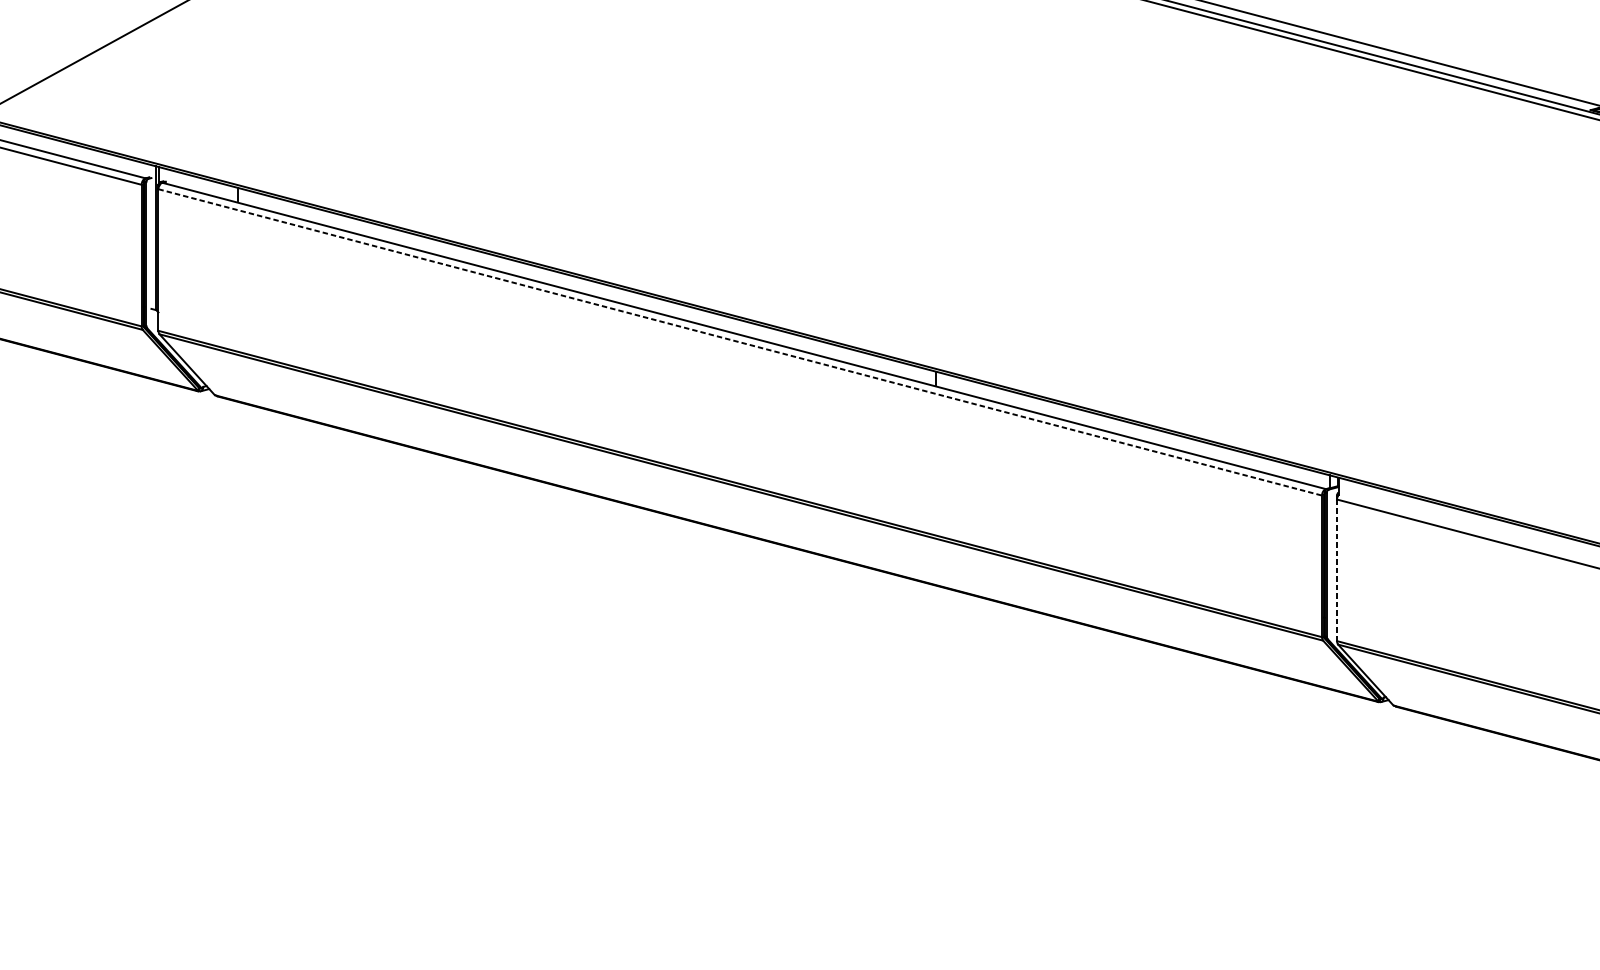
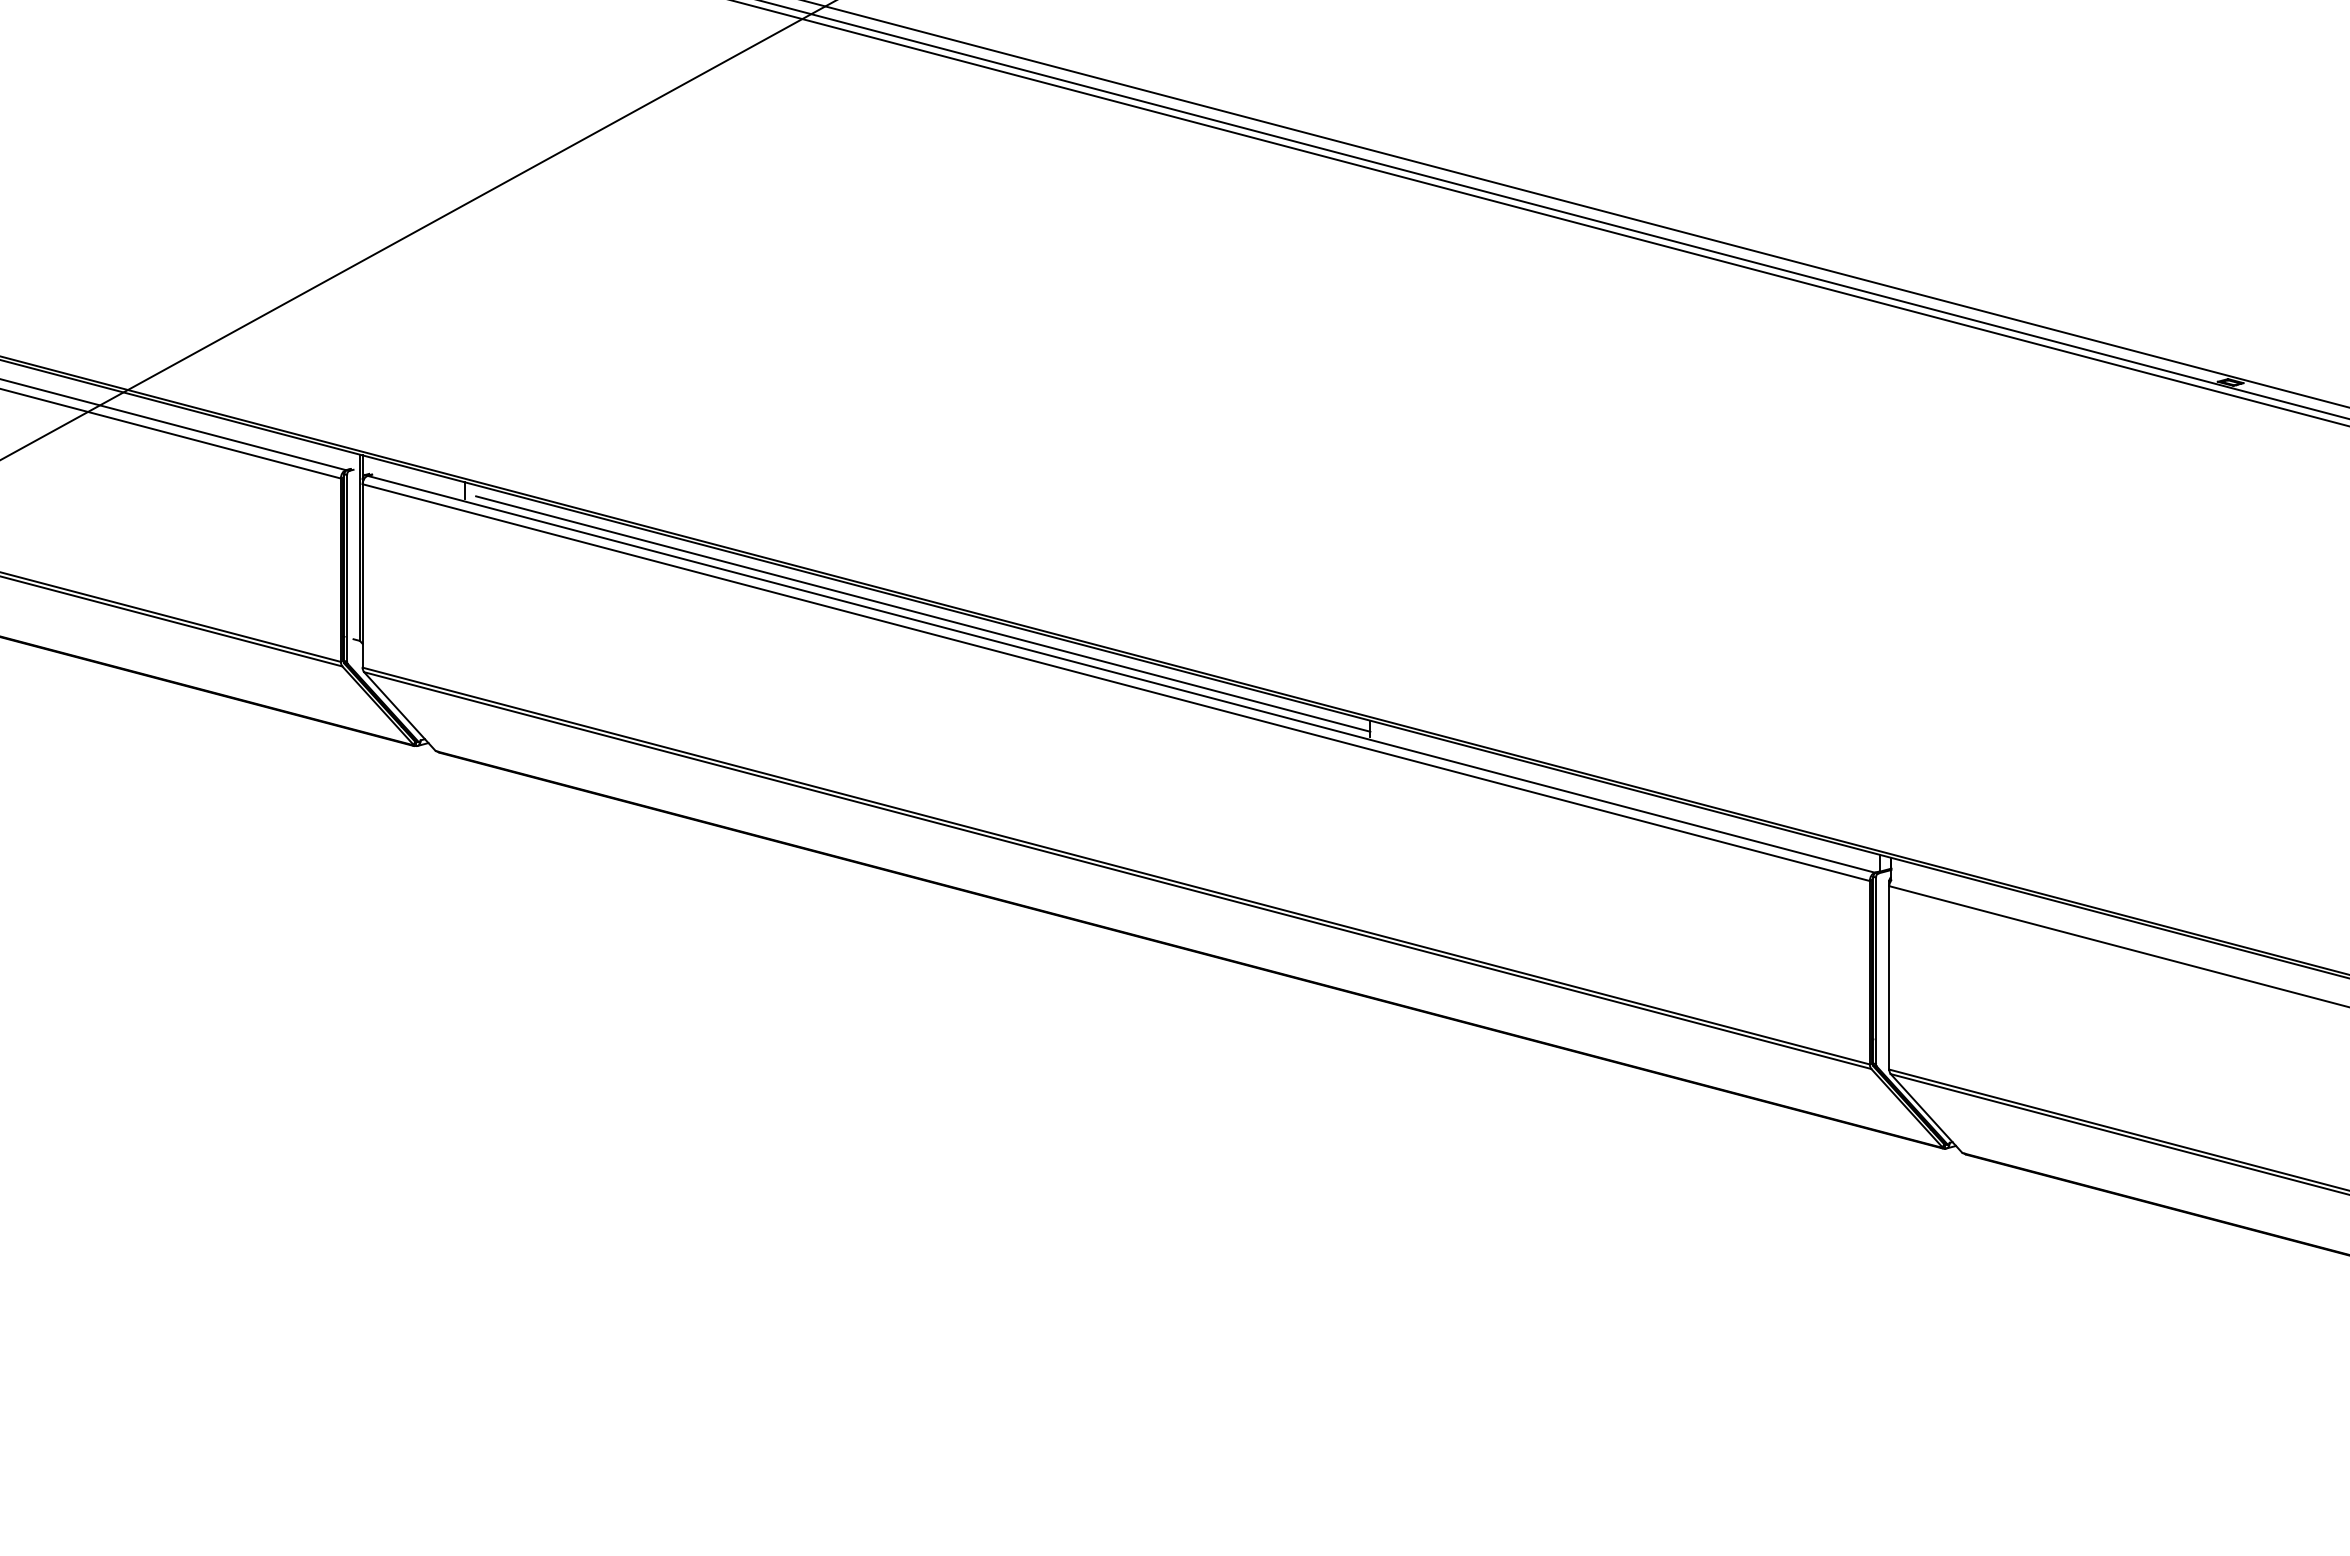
line: (591, 289) -> (923, 613), added
line: (740, 342) -> (1116, 682), dashed -> solid
line: (1337, 570) -> (1889, 977), dashed -> solid

